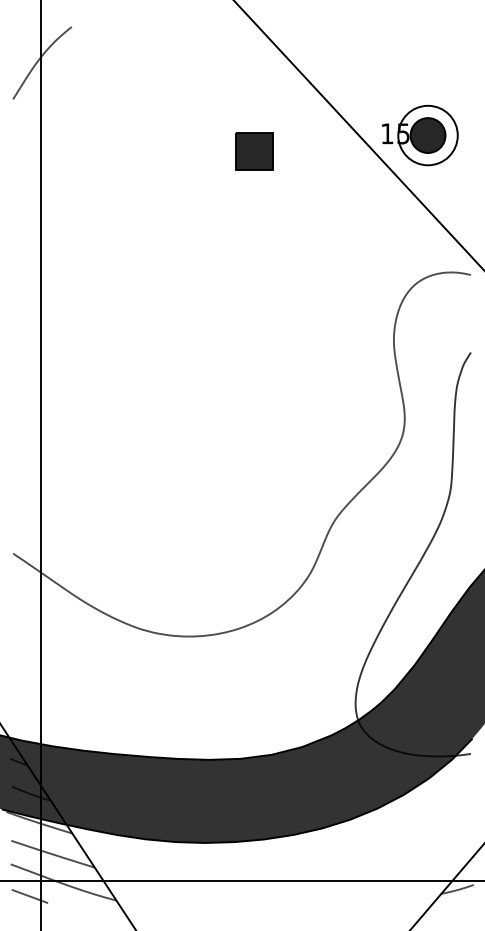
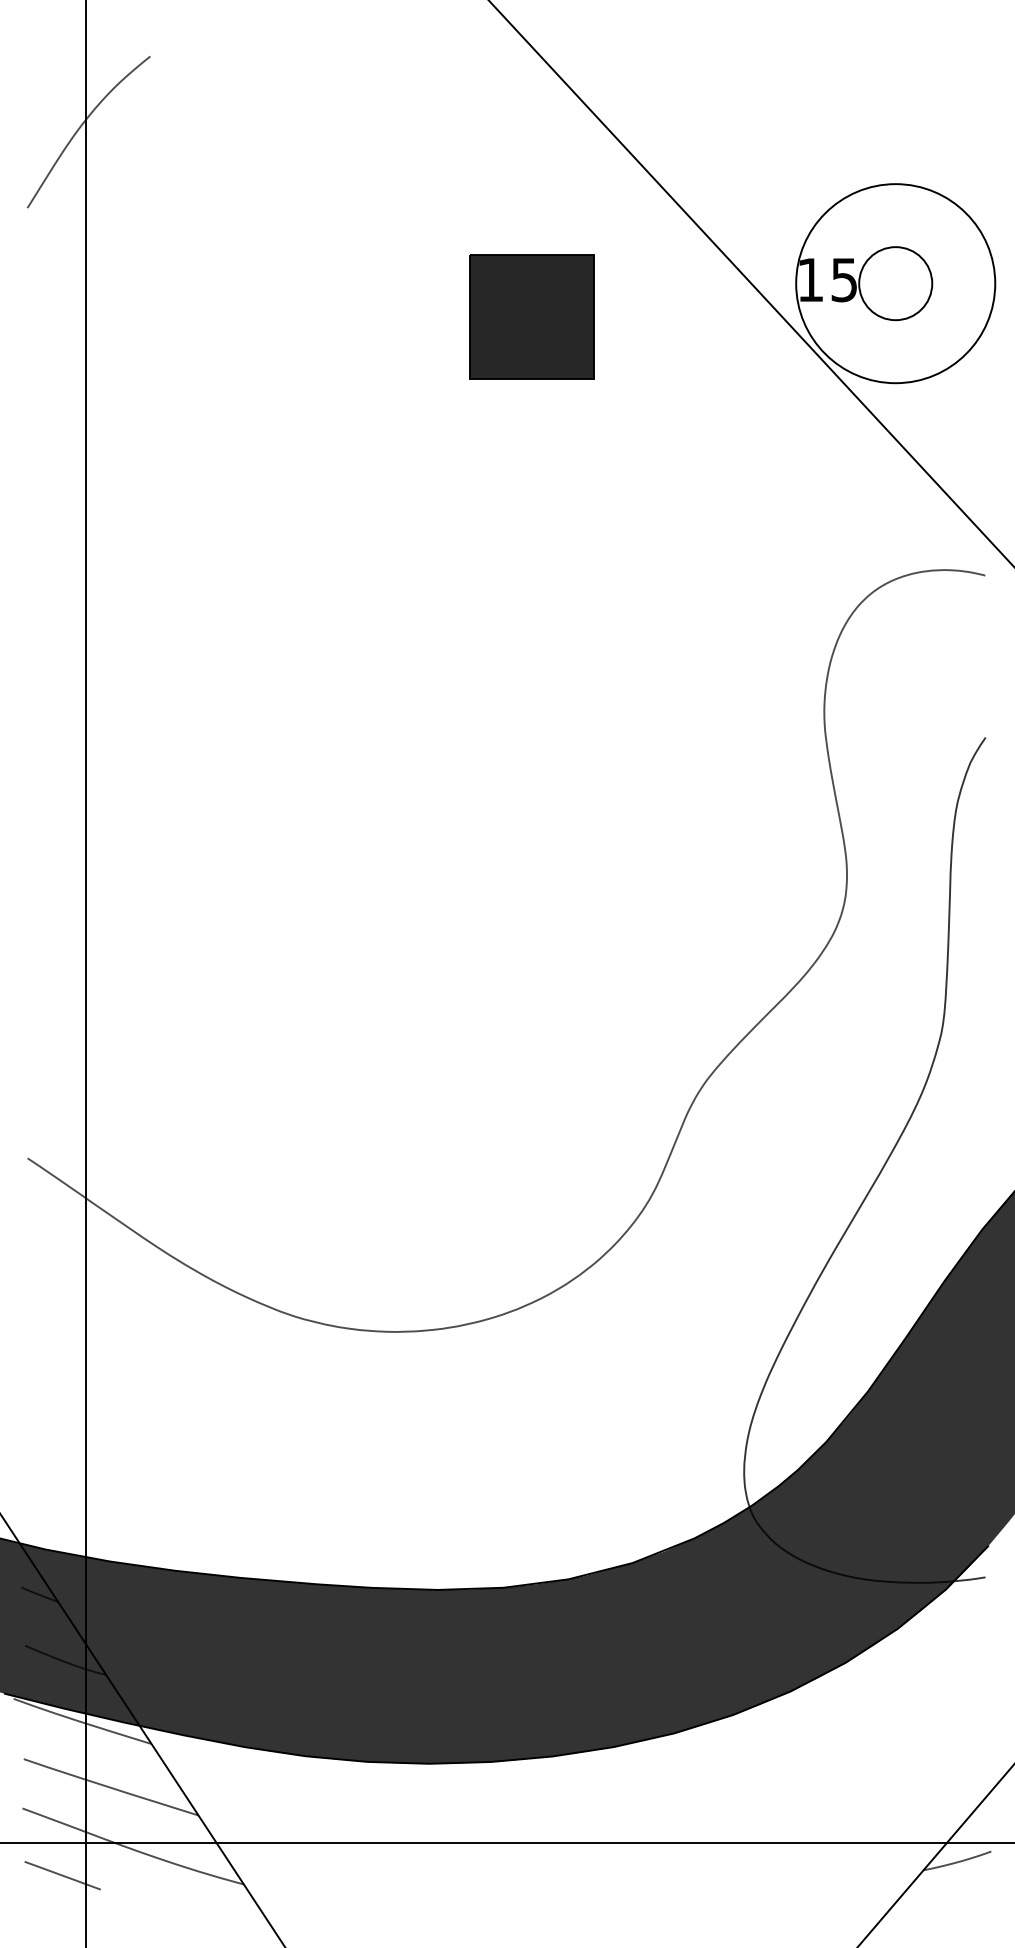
circle: (427, 135) -> (894, 283), size x1.6
fill: (427, 135) -> (894, 283), removed
part: (254, 151) -> (532, 317), size x1.6

